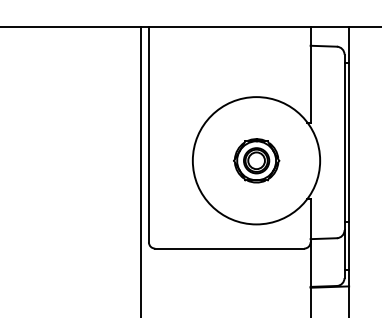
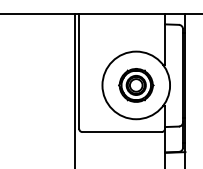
part: (256, 160) -> (136, 85), size x1.43

